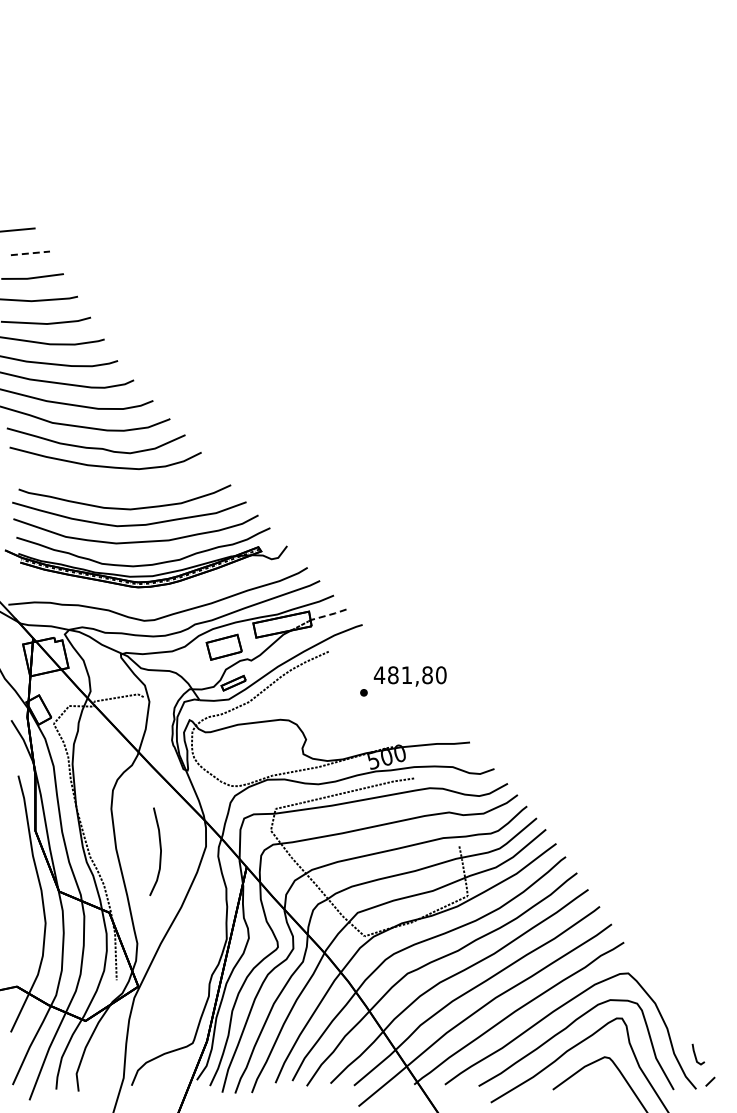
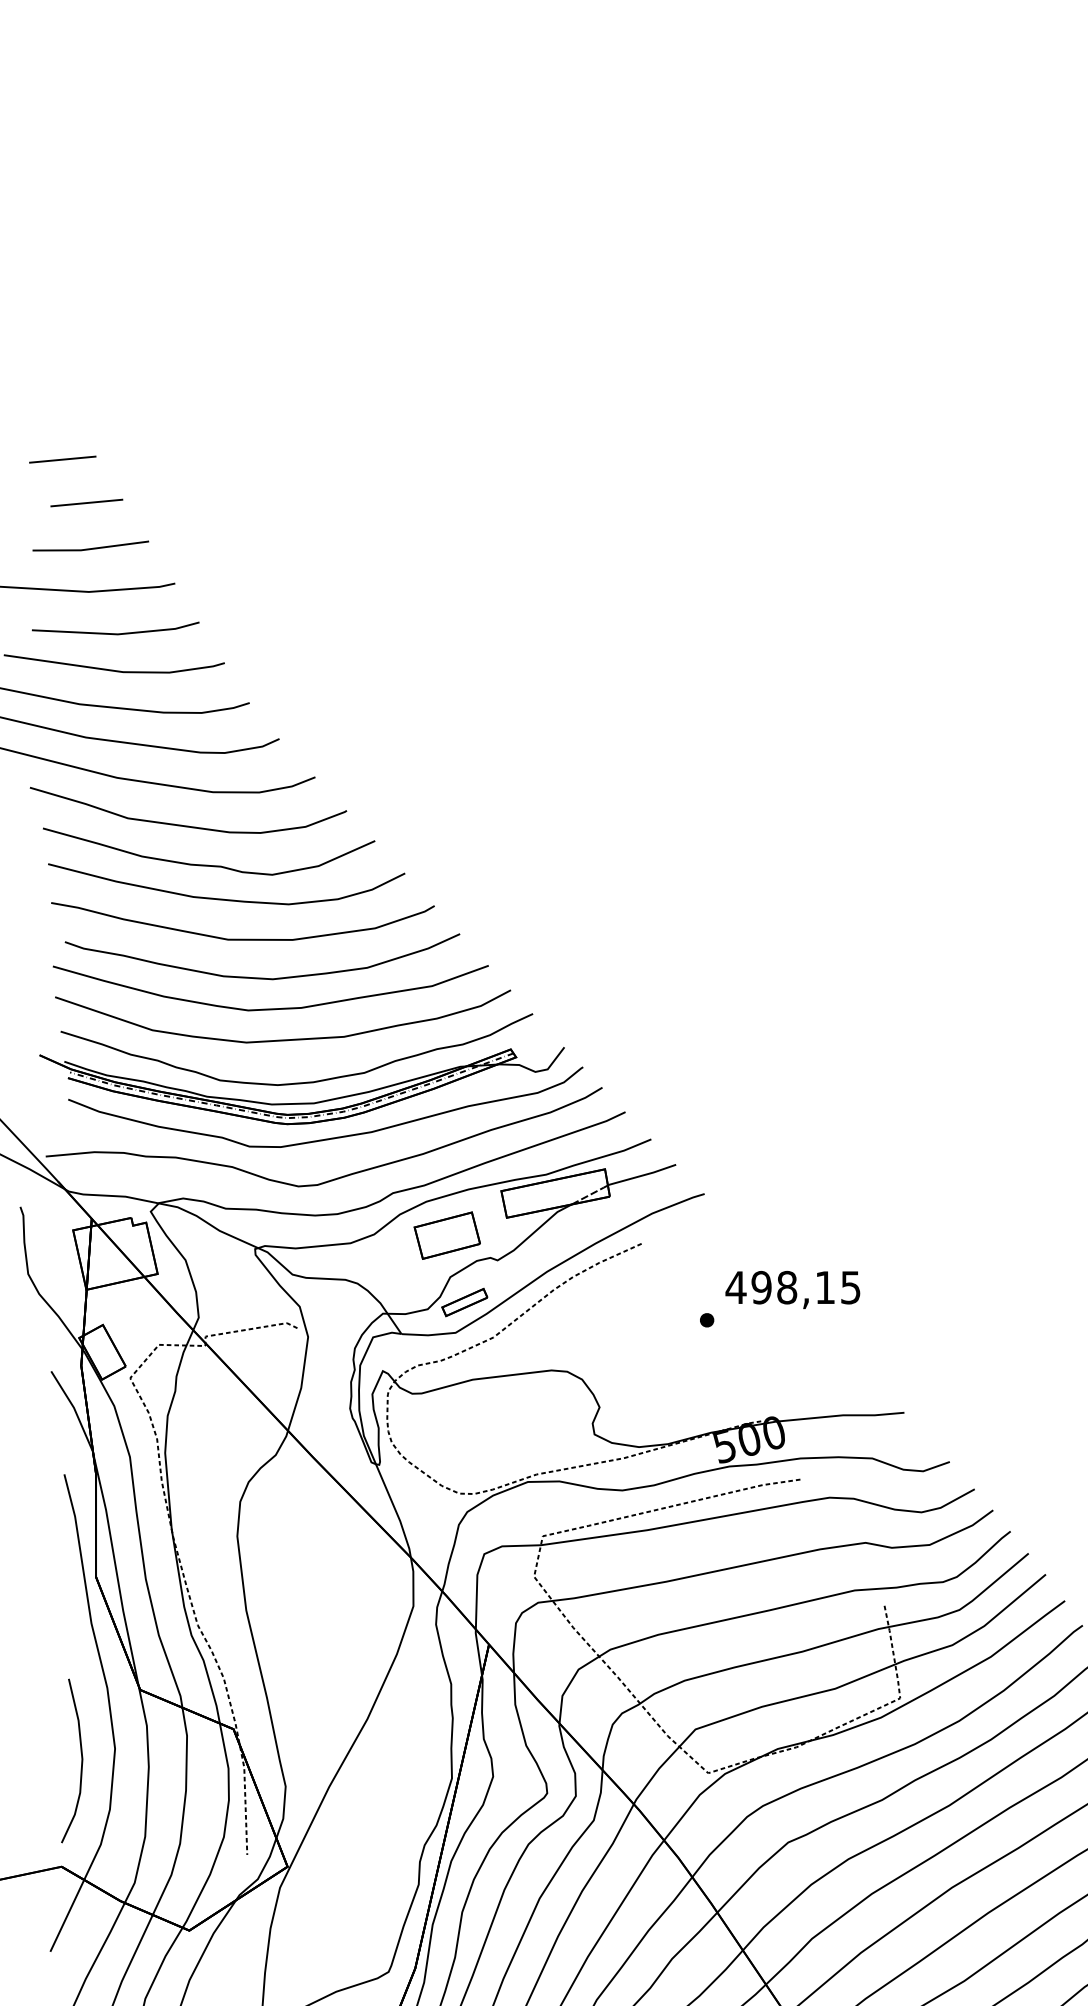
line: (30, 253) -> (86, 503), dashed -> solid
curve: (114, 487) -> (243, 938), added
curve: (158, 594) -> (324, 1137), added
line: (327, 615) -> (639, 1176), dashed -> solid
text: (416, 675) -> (804, 1288), 481,80 -> 498,15
curve: (160, 851) -> (81, 1760), moved

